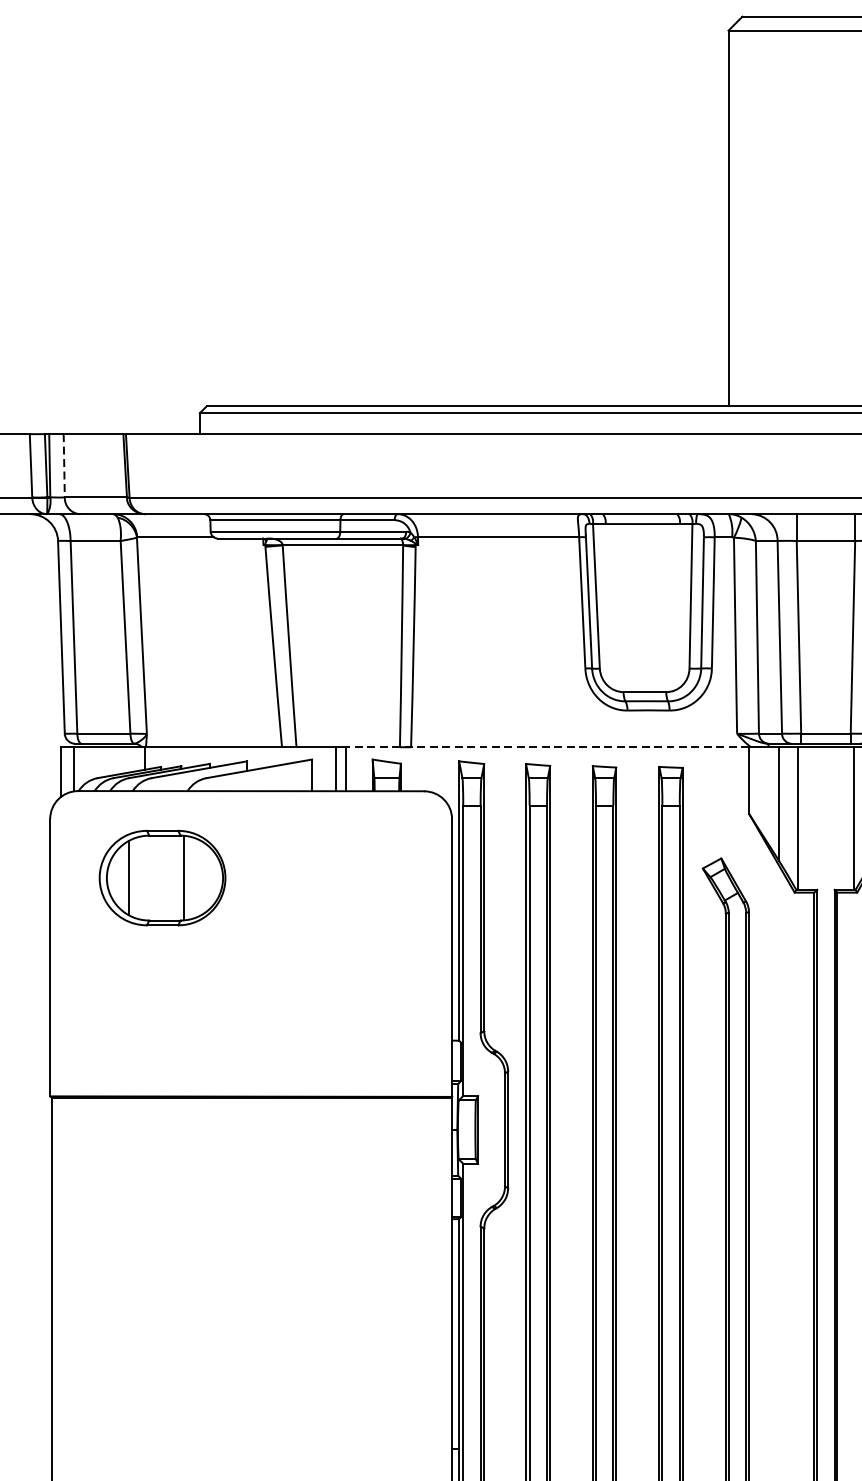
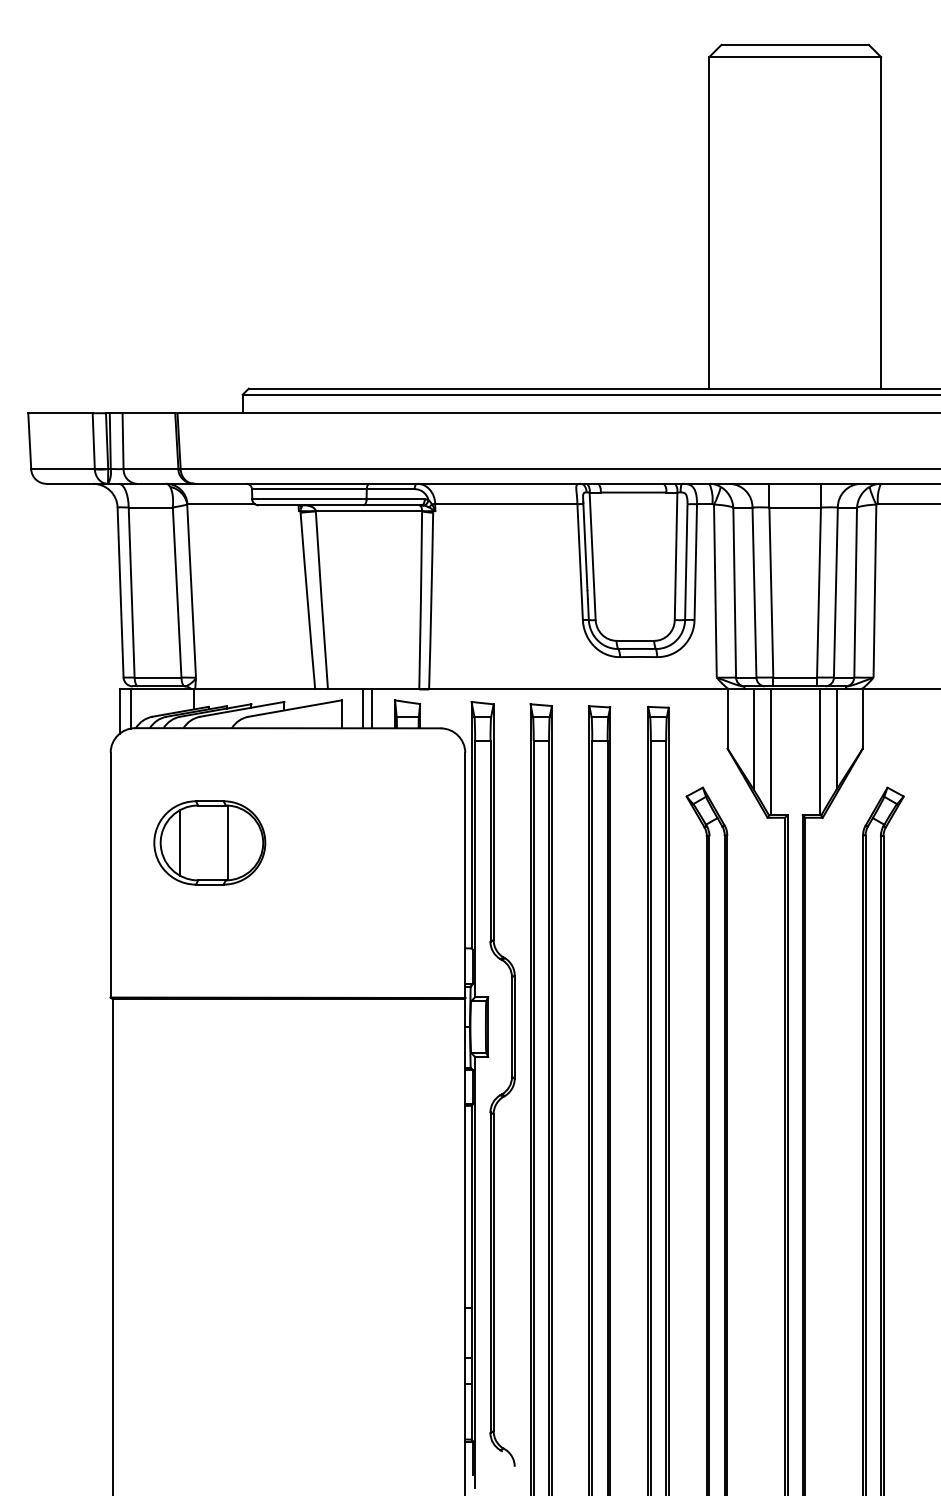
line: (64, 466) -> (123, 441), dashed -> solid
line: (547, 747) -> (549, 689), dashed -> solid
part: (162, 877) -> (209, 842), moved

